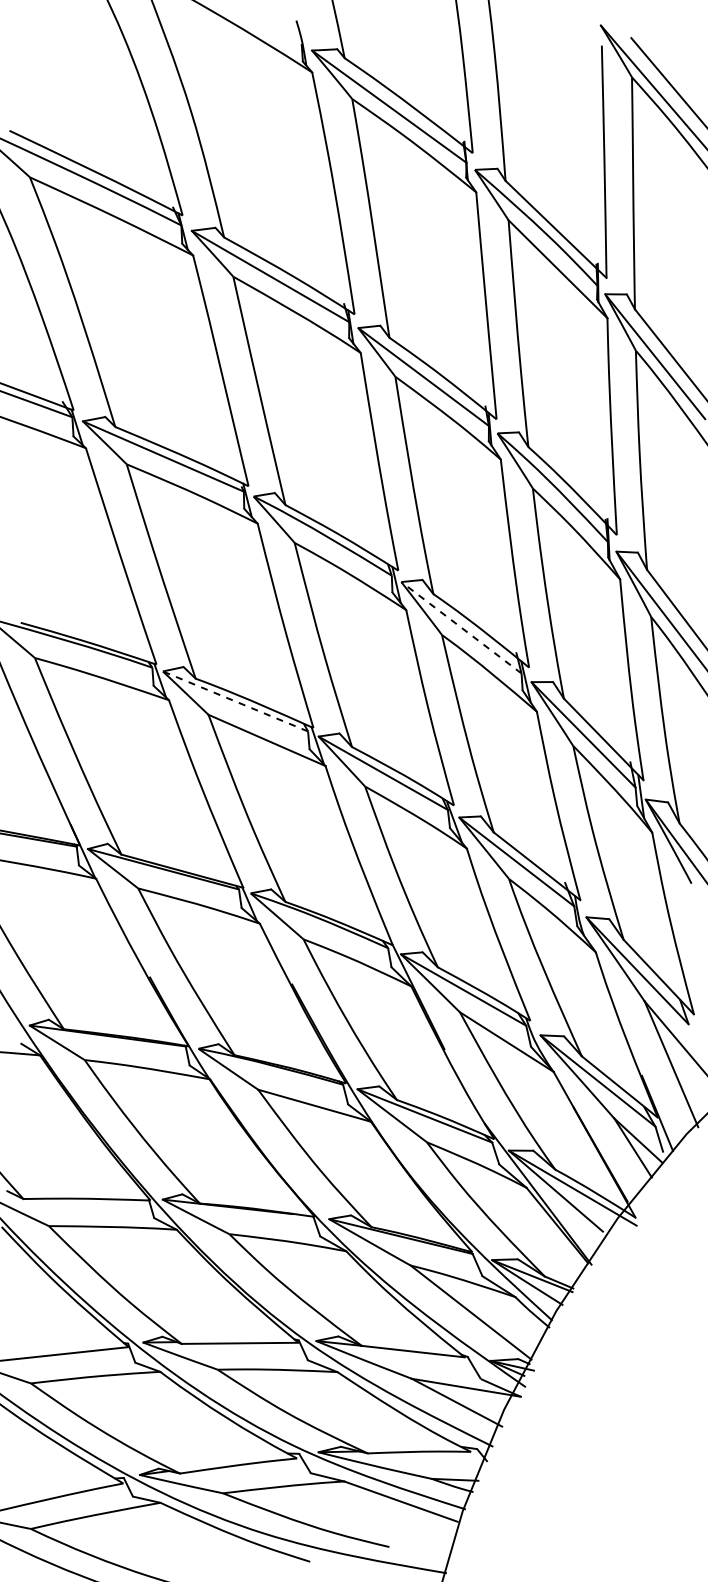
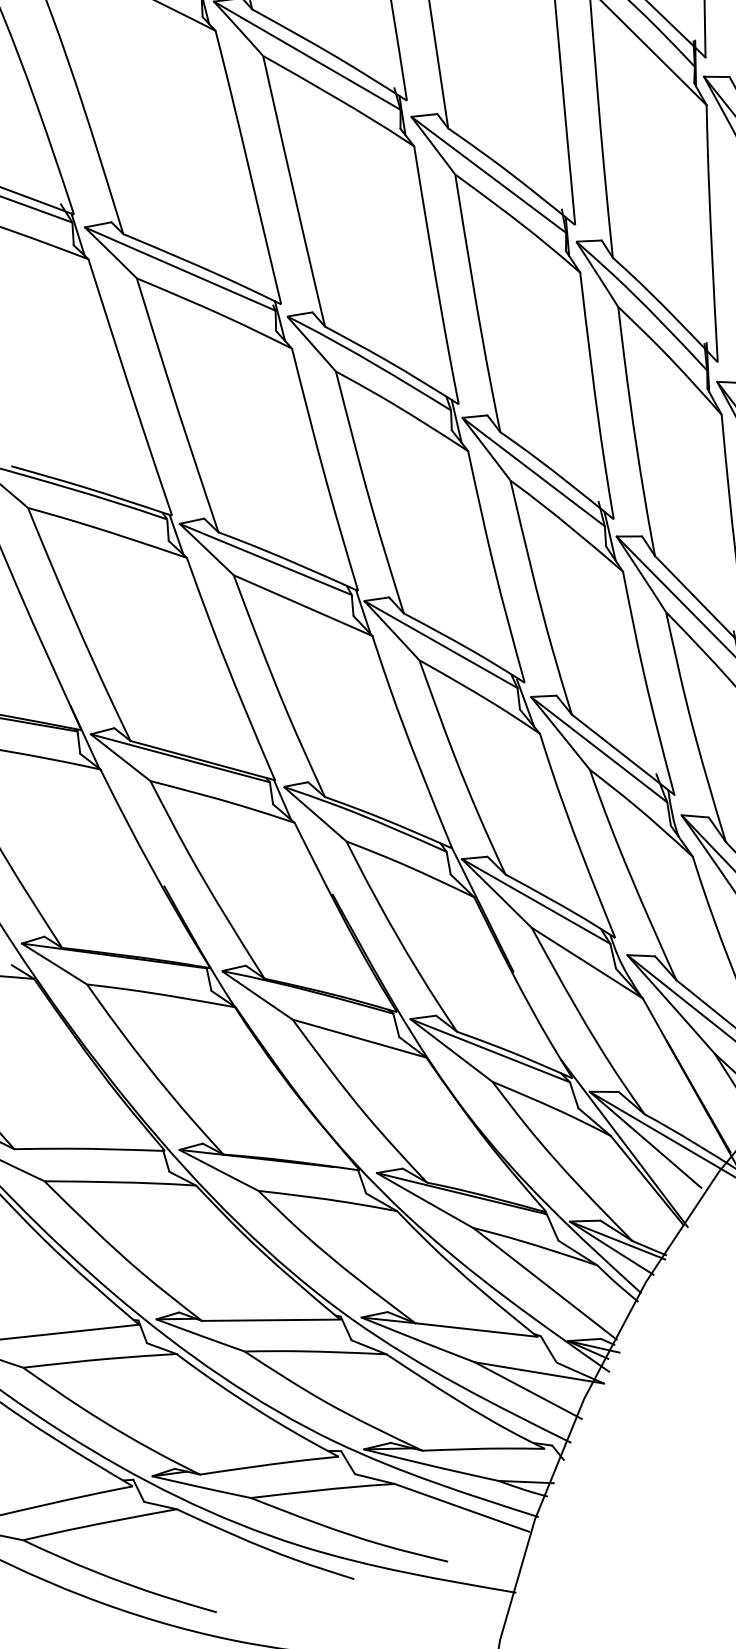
line: (461, 627) -> (533, 471), dashed -> solid
line: (235, 701) -> (265, 559), dashed -> solid

